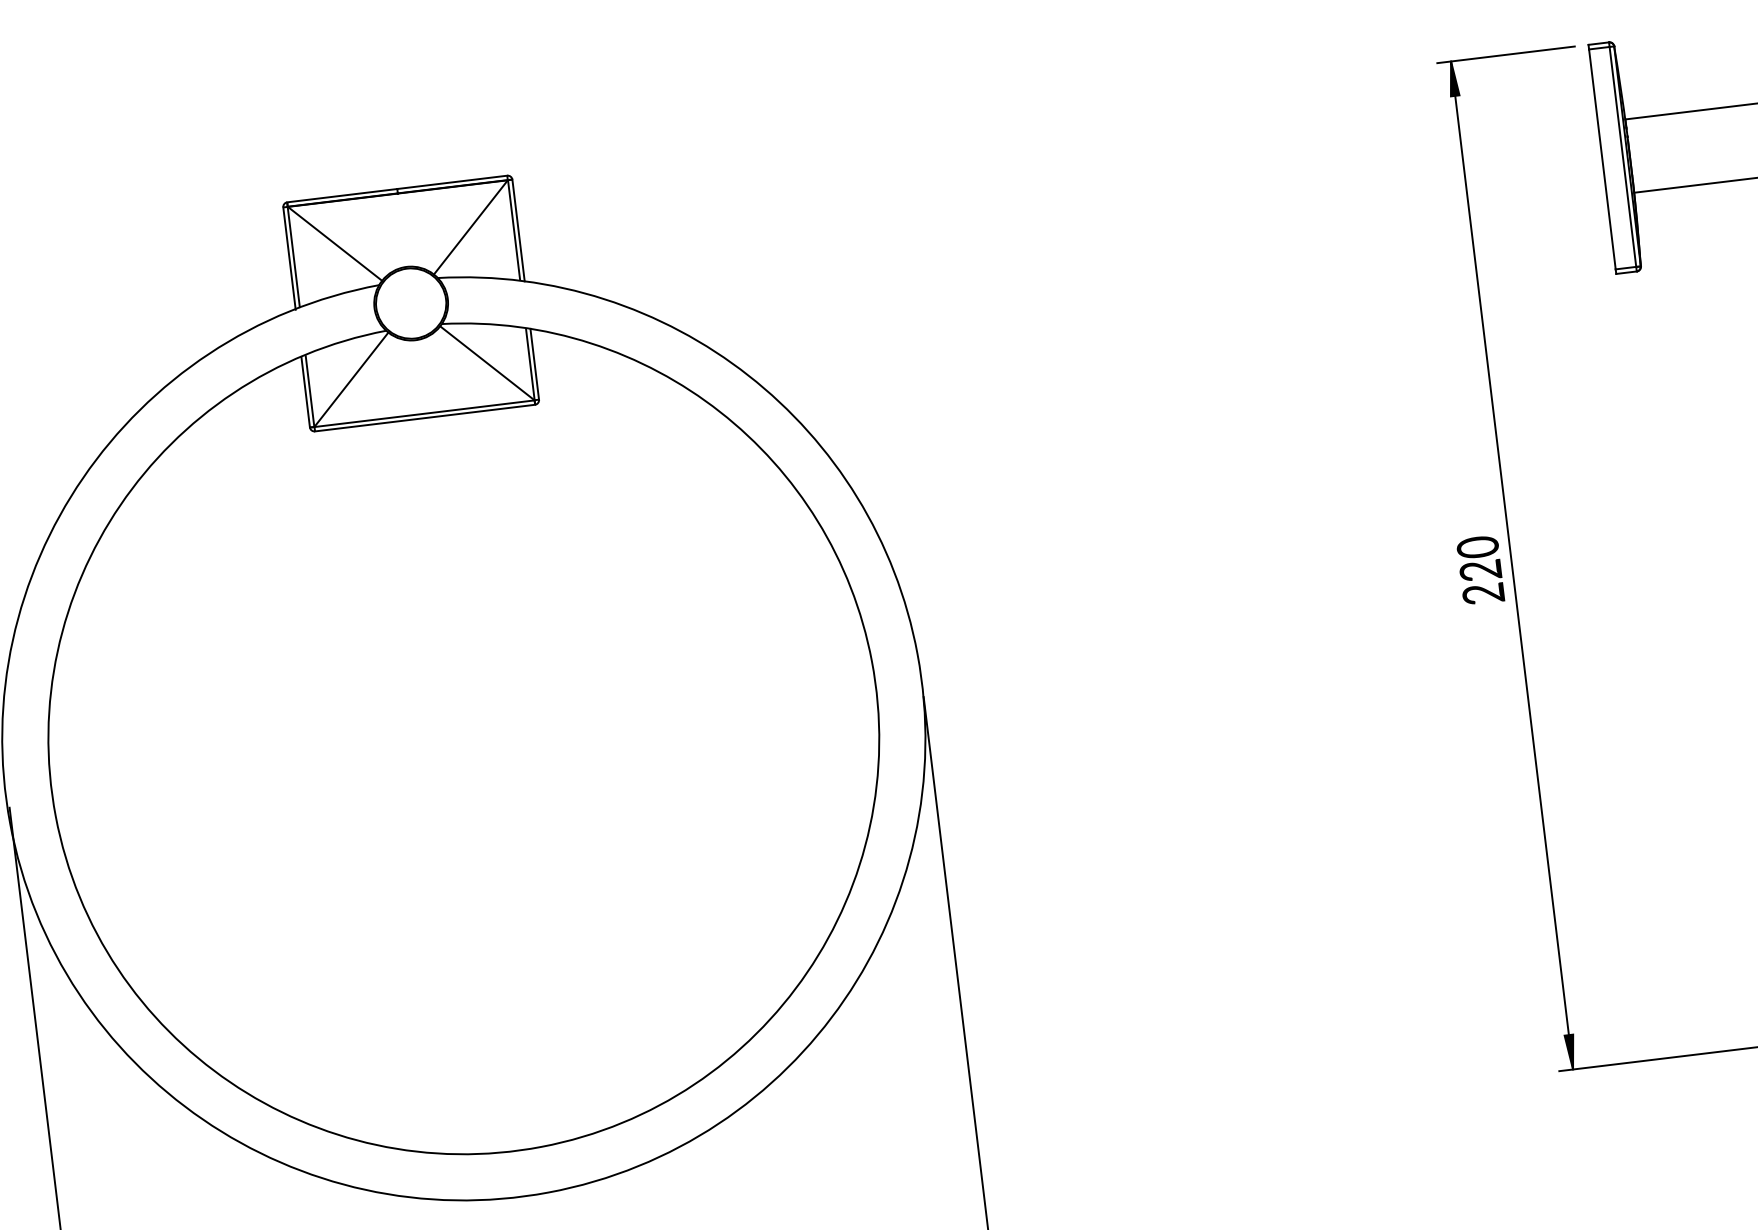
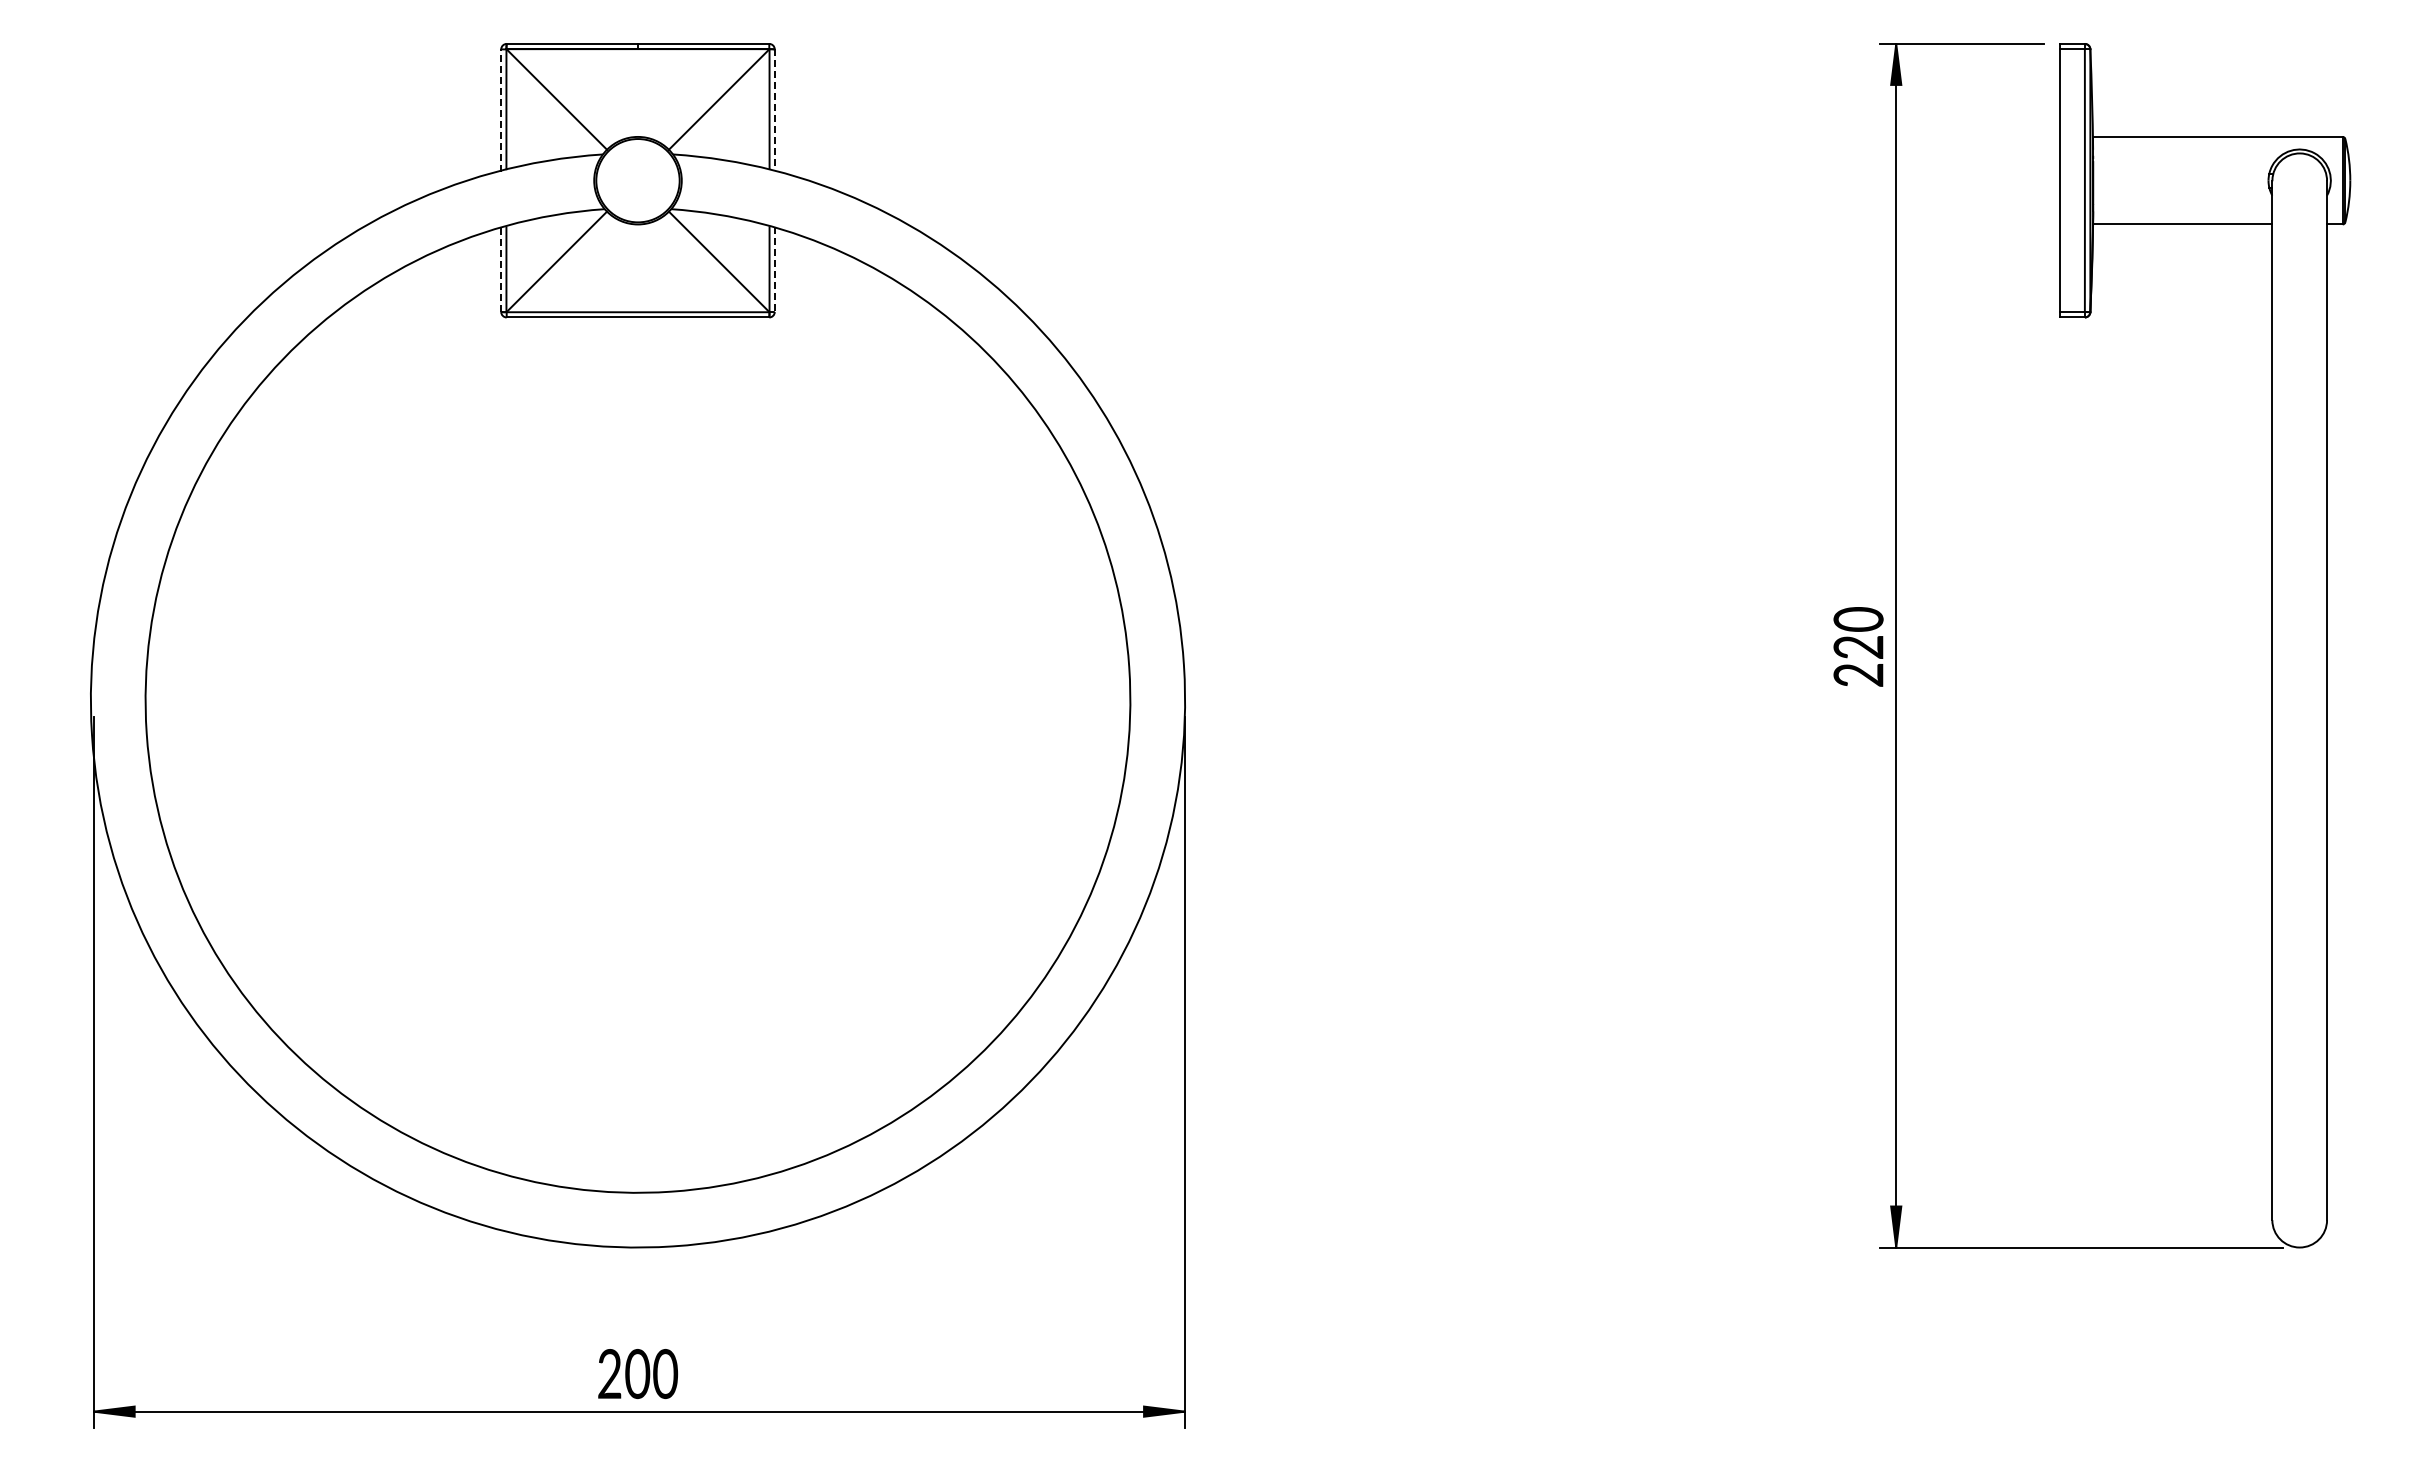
line: (518, 230) -> (774, 110), solid -> dashed
line: (289, 257) -> (501, 109), solid -> dashed
line: (534, 364) -> (774, 270), solid -> dashed
line: (305, 391) -> (501, 269), solid -> dashed

